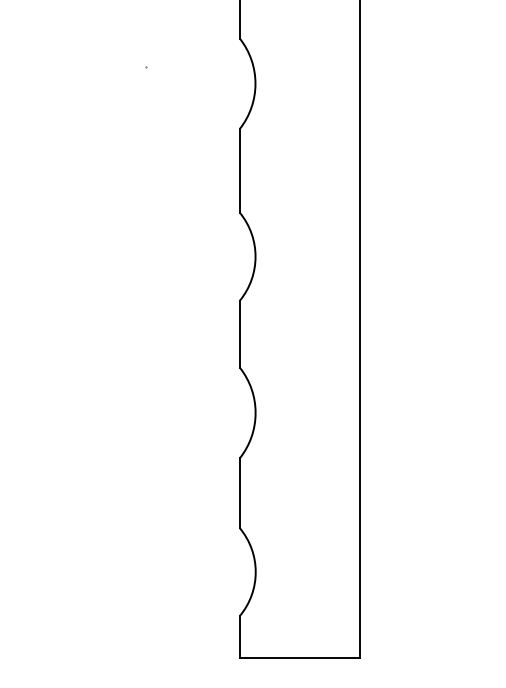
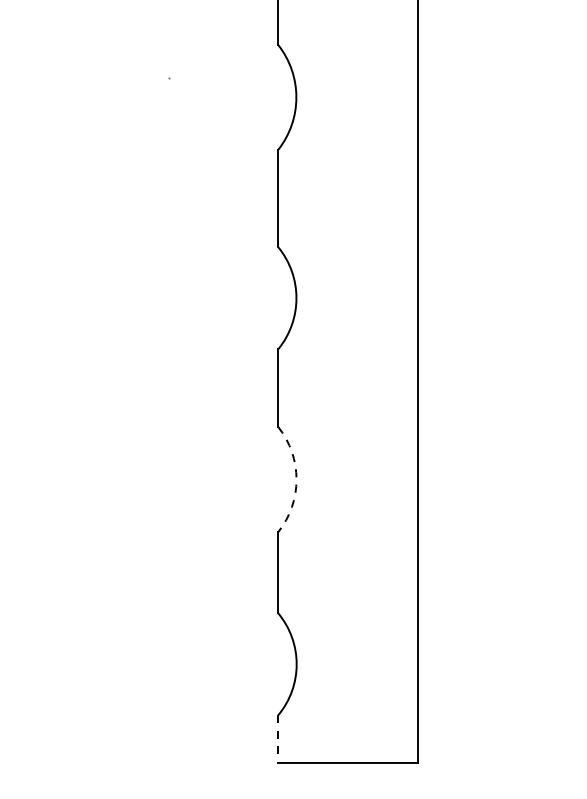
arc: (255, 412) -> (296, 479), solid -> dashed
line: (239, 636) -> (277, 739), solid -> dashed

